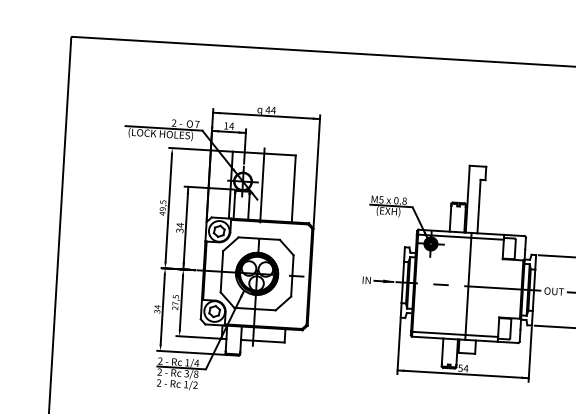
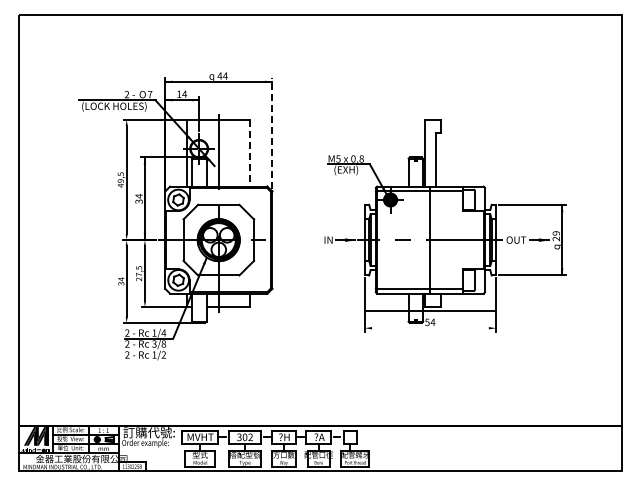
line: (317, 170) -> (272, 133), solid -> dashed
line: (293, 189) -> (250, 153), solid -> dashed
line: (463, 374) -> (430, 311), moved

